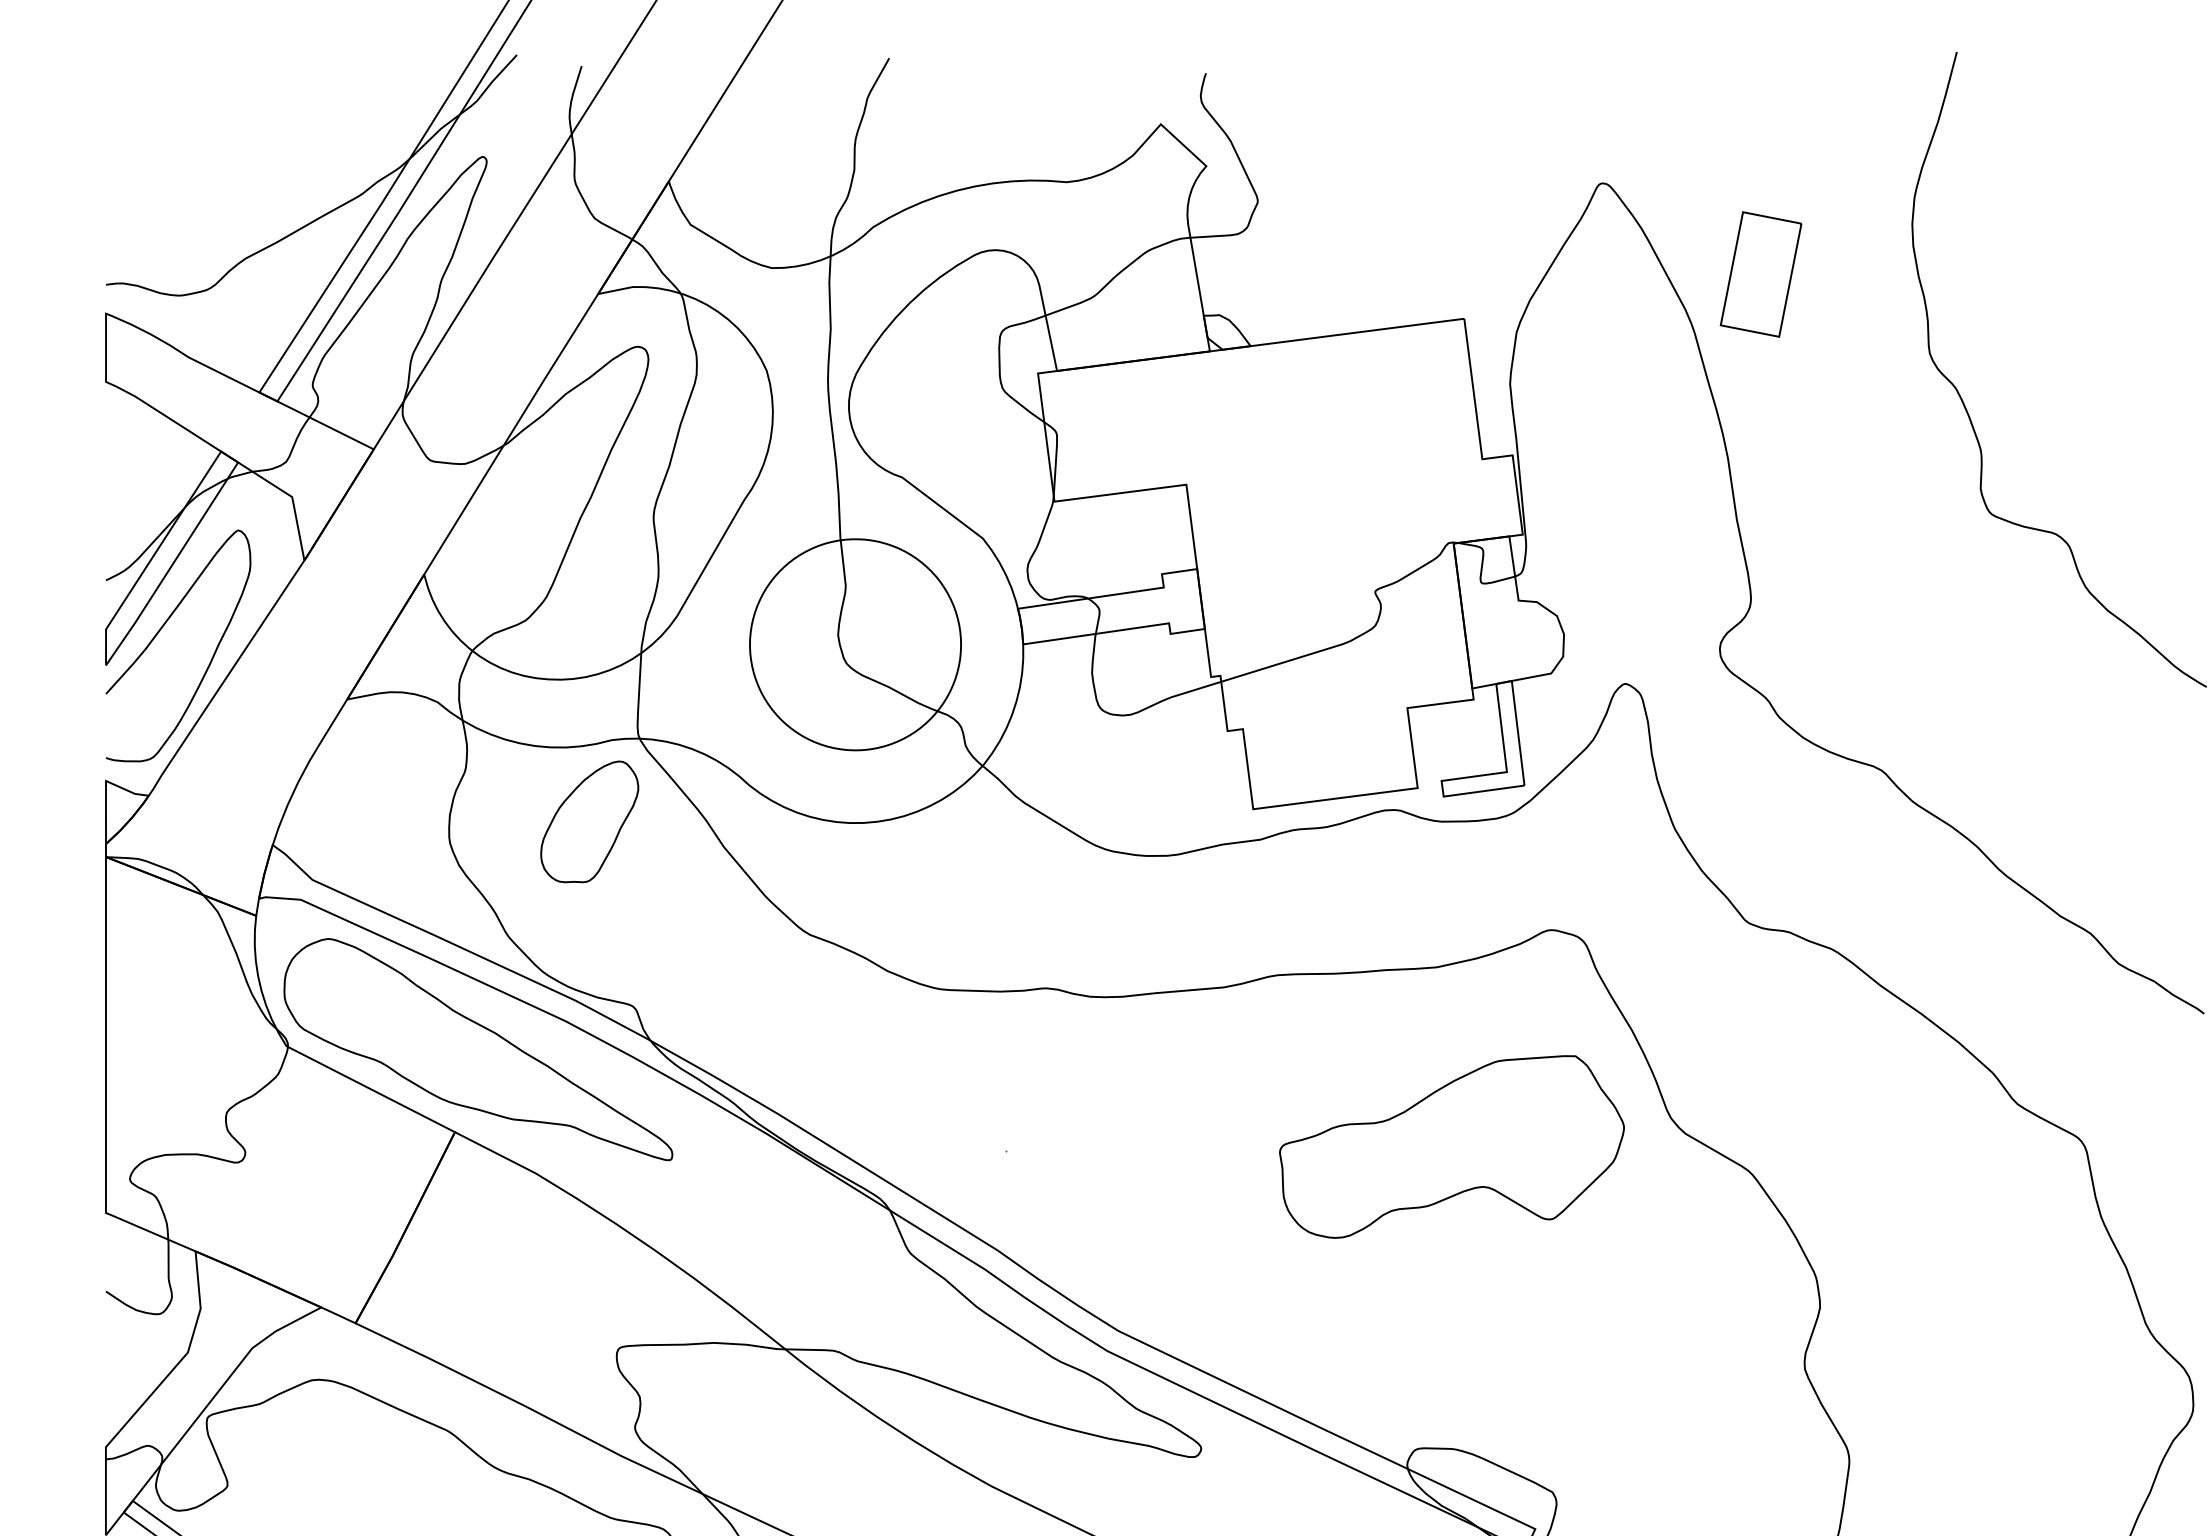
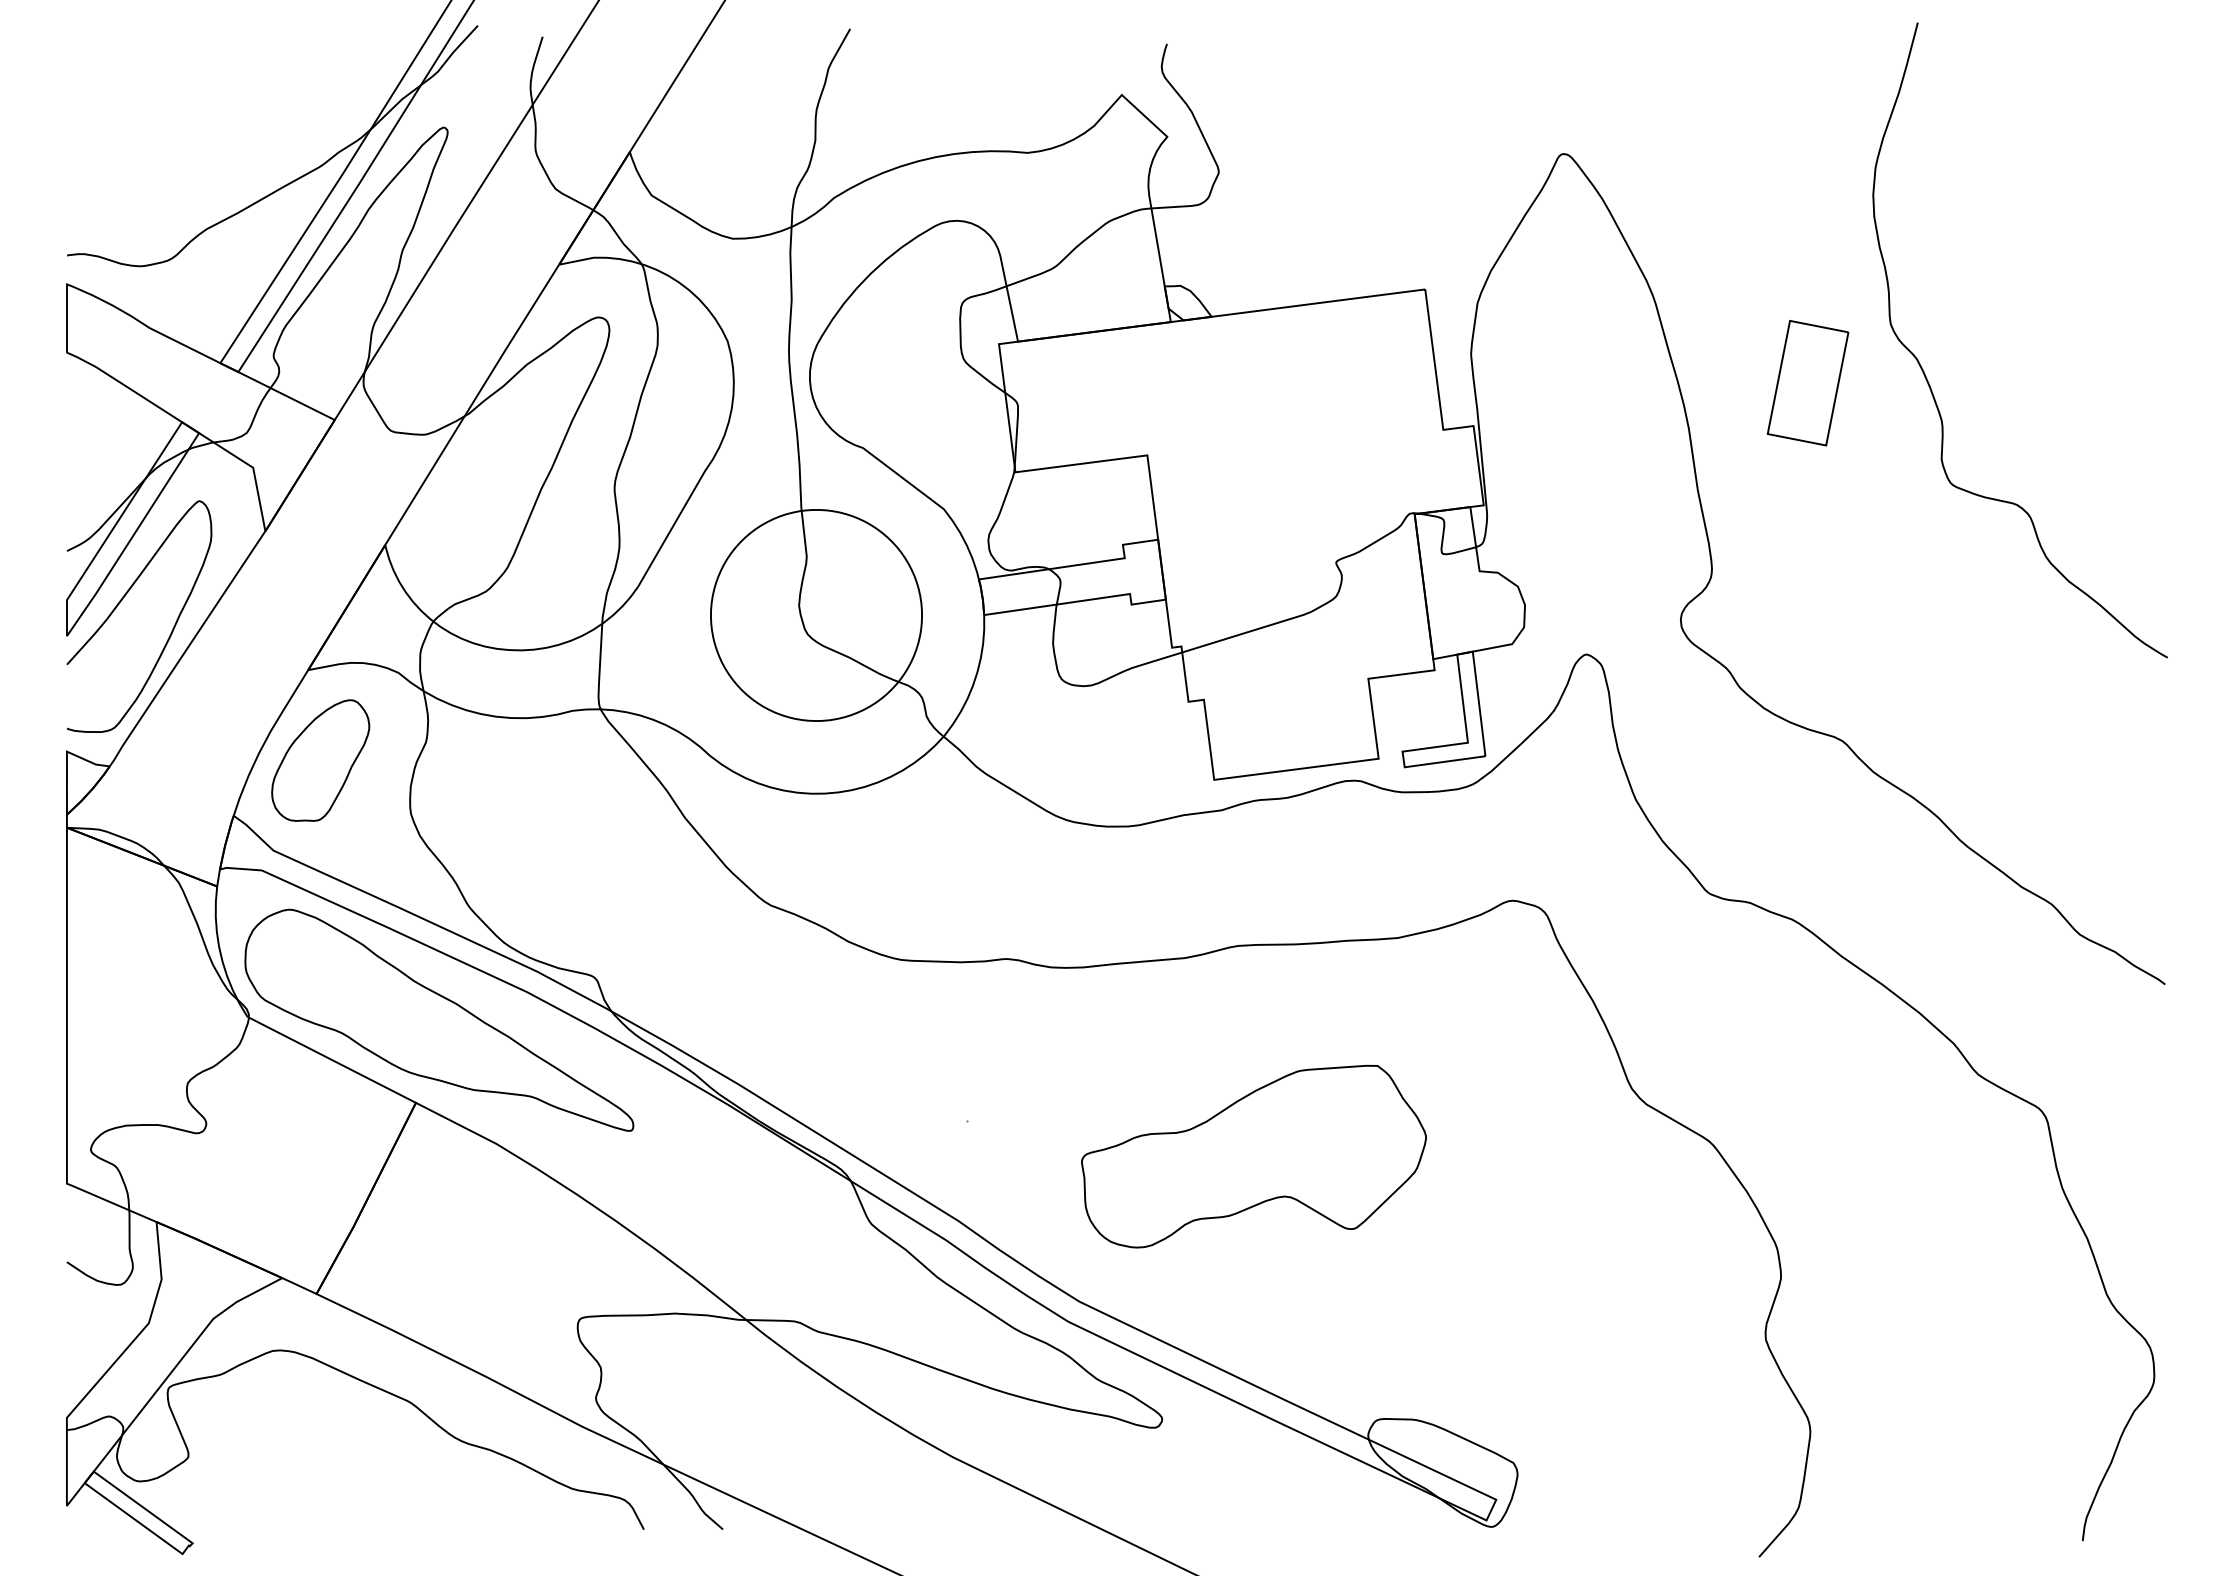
part: (1760, 273) -> (1807, 382), moved
part: (589, 821) -> (320, 760), moved
part: (1451, 1146) -> (1253, 1156), moved

